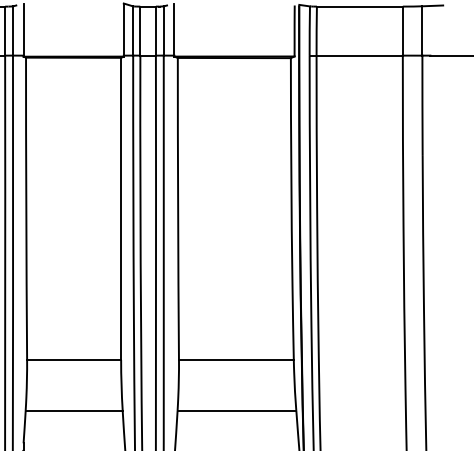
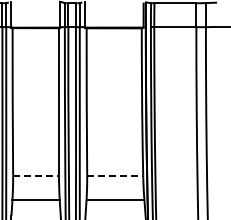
line: (75, 359) -> (36, 175), solid -> dashed
line: (237, 359) -> (115, 175), solid -> dashed

